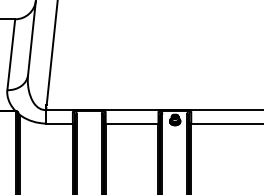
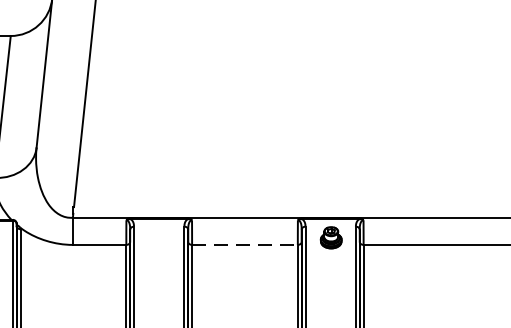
line: (132, 123) -> (245, 244), solid -> dashed

